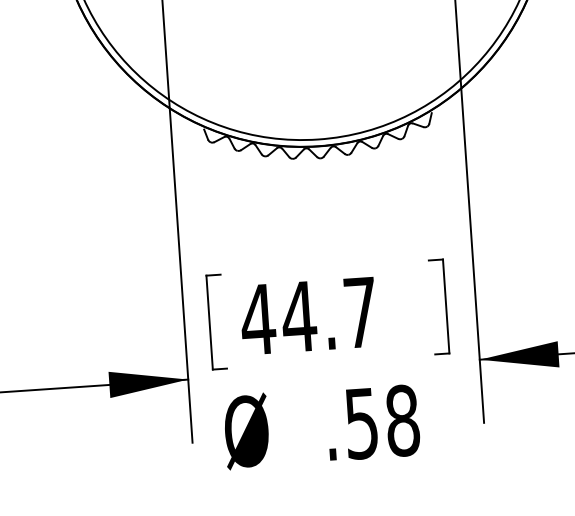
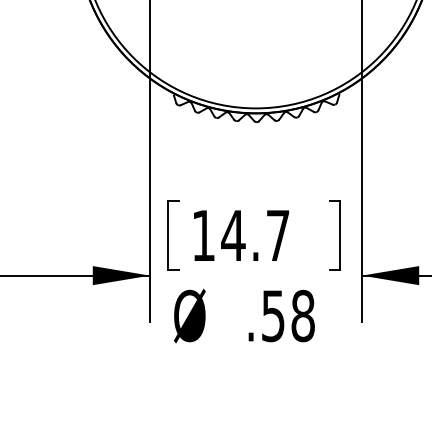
text: (258, 319) -> (203, 235), 44.7 -> 14.7

